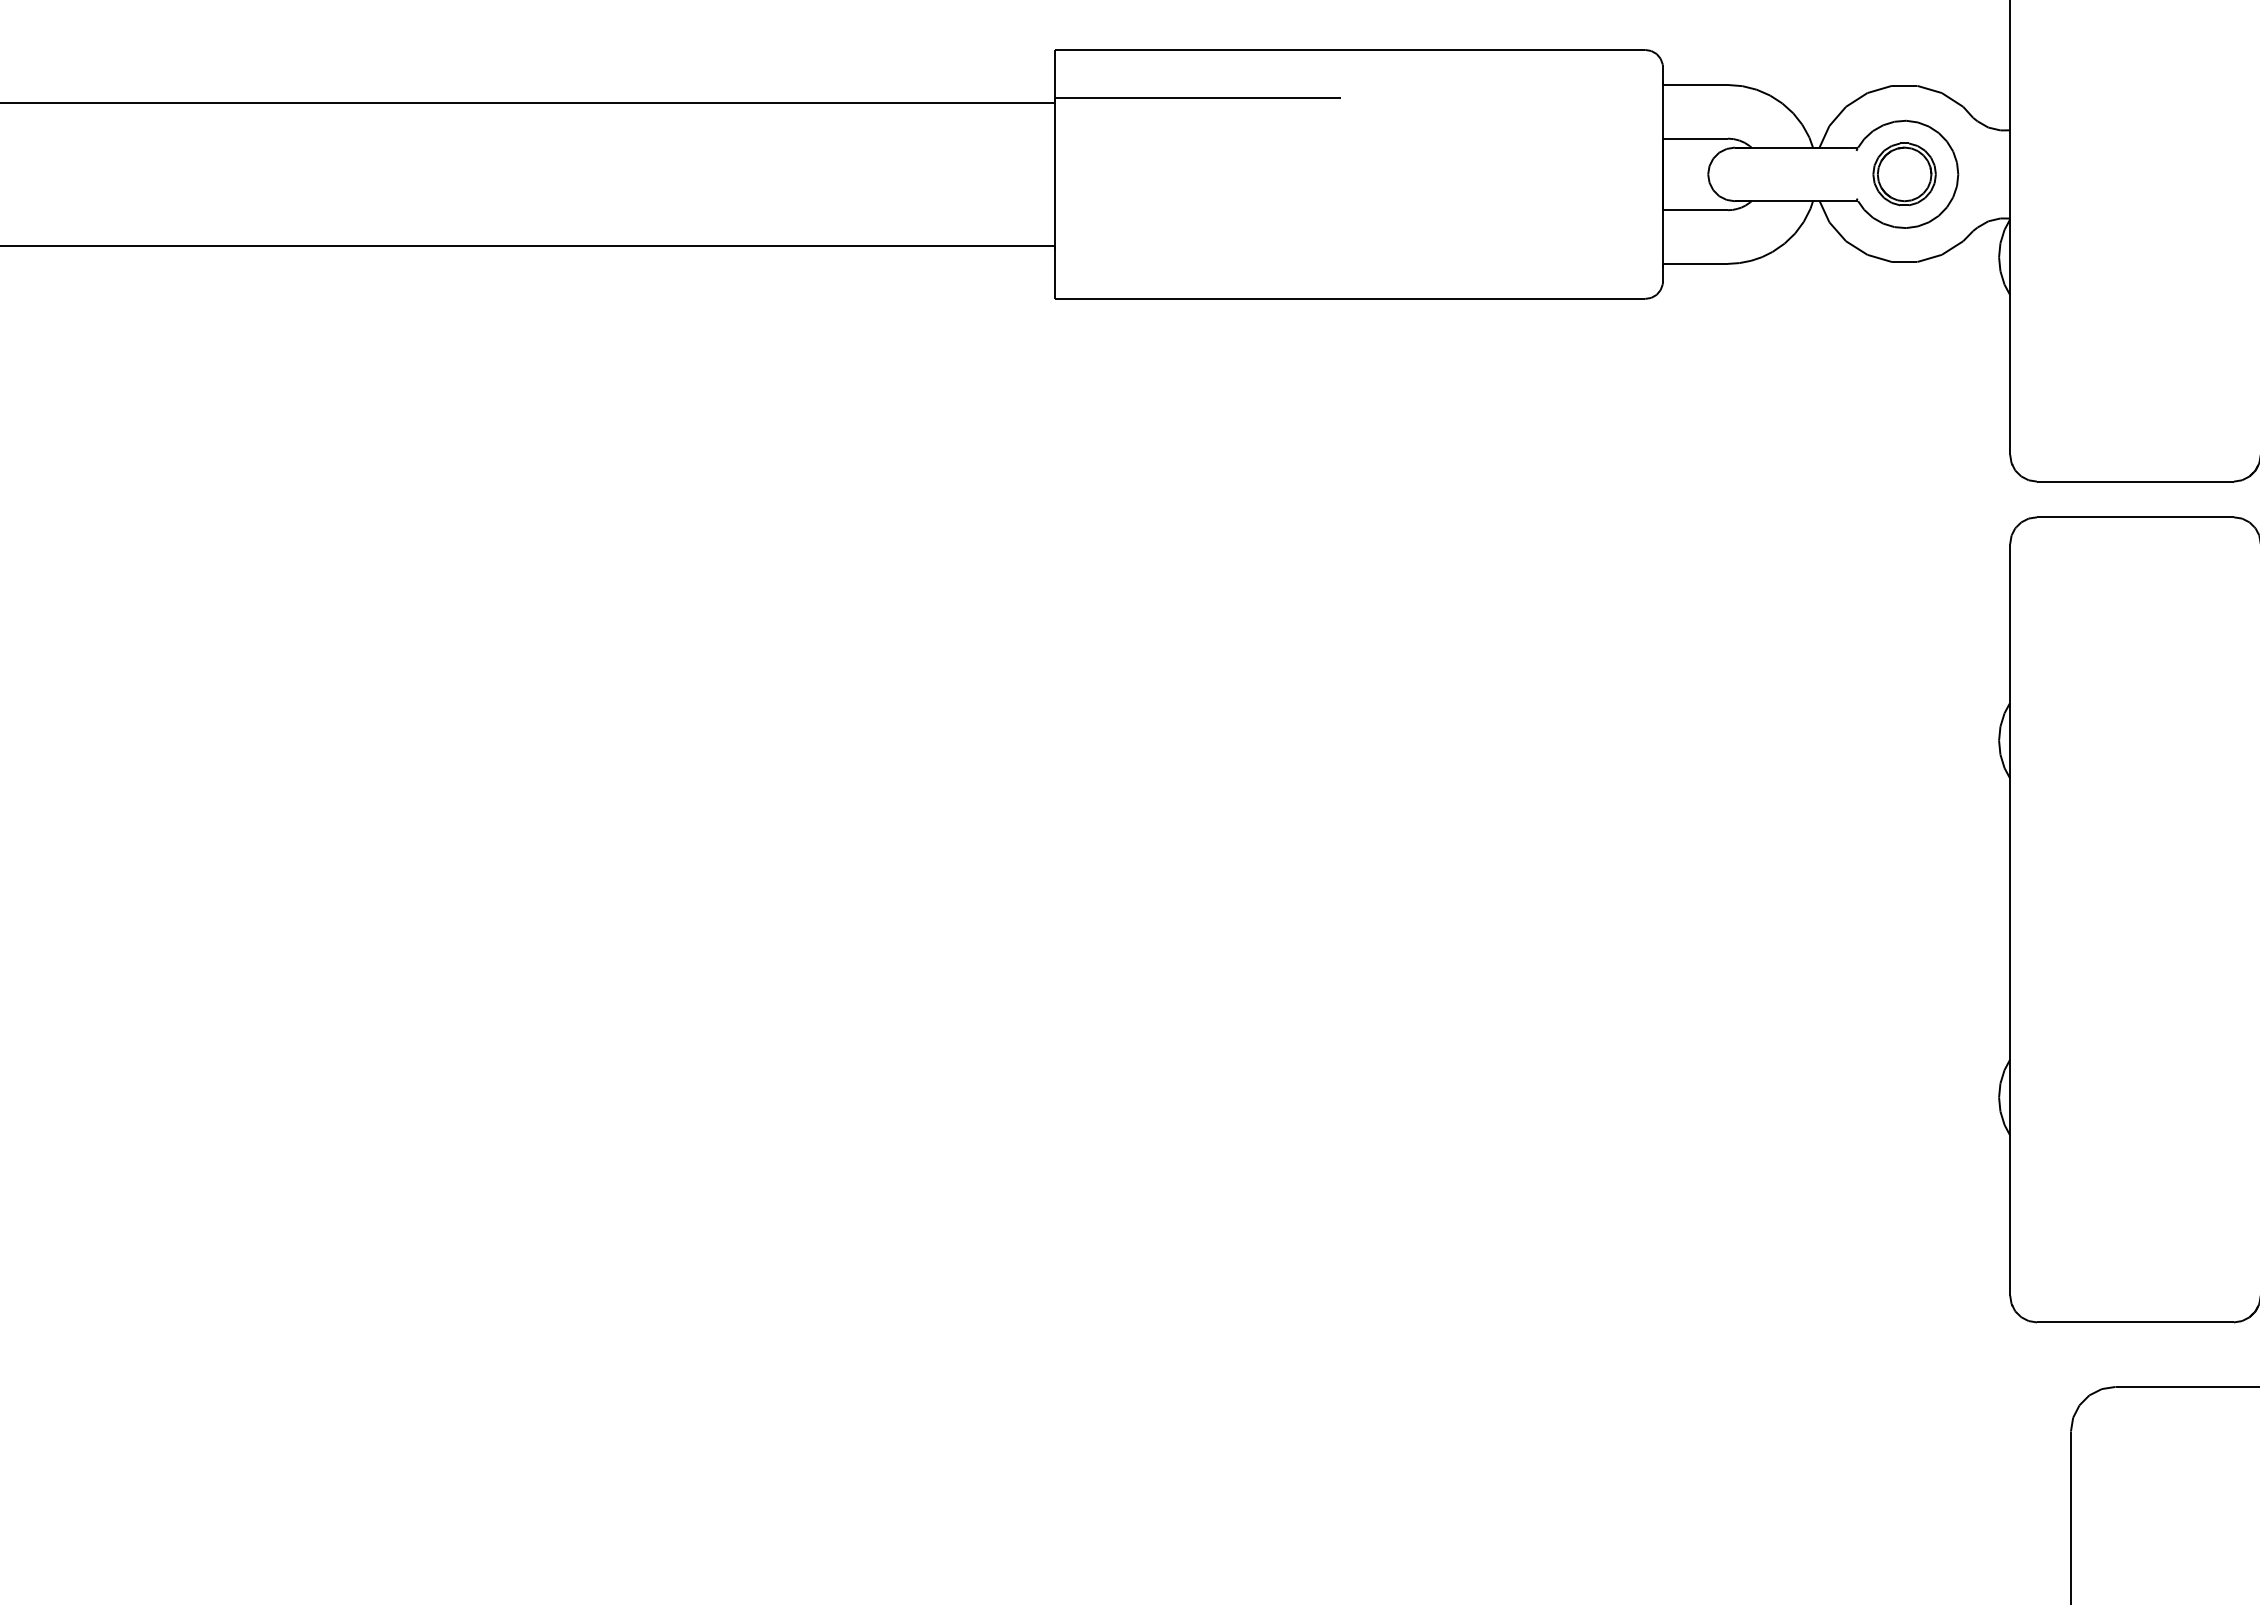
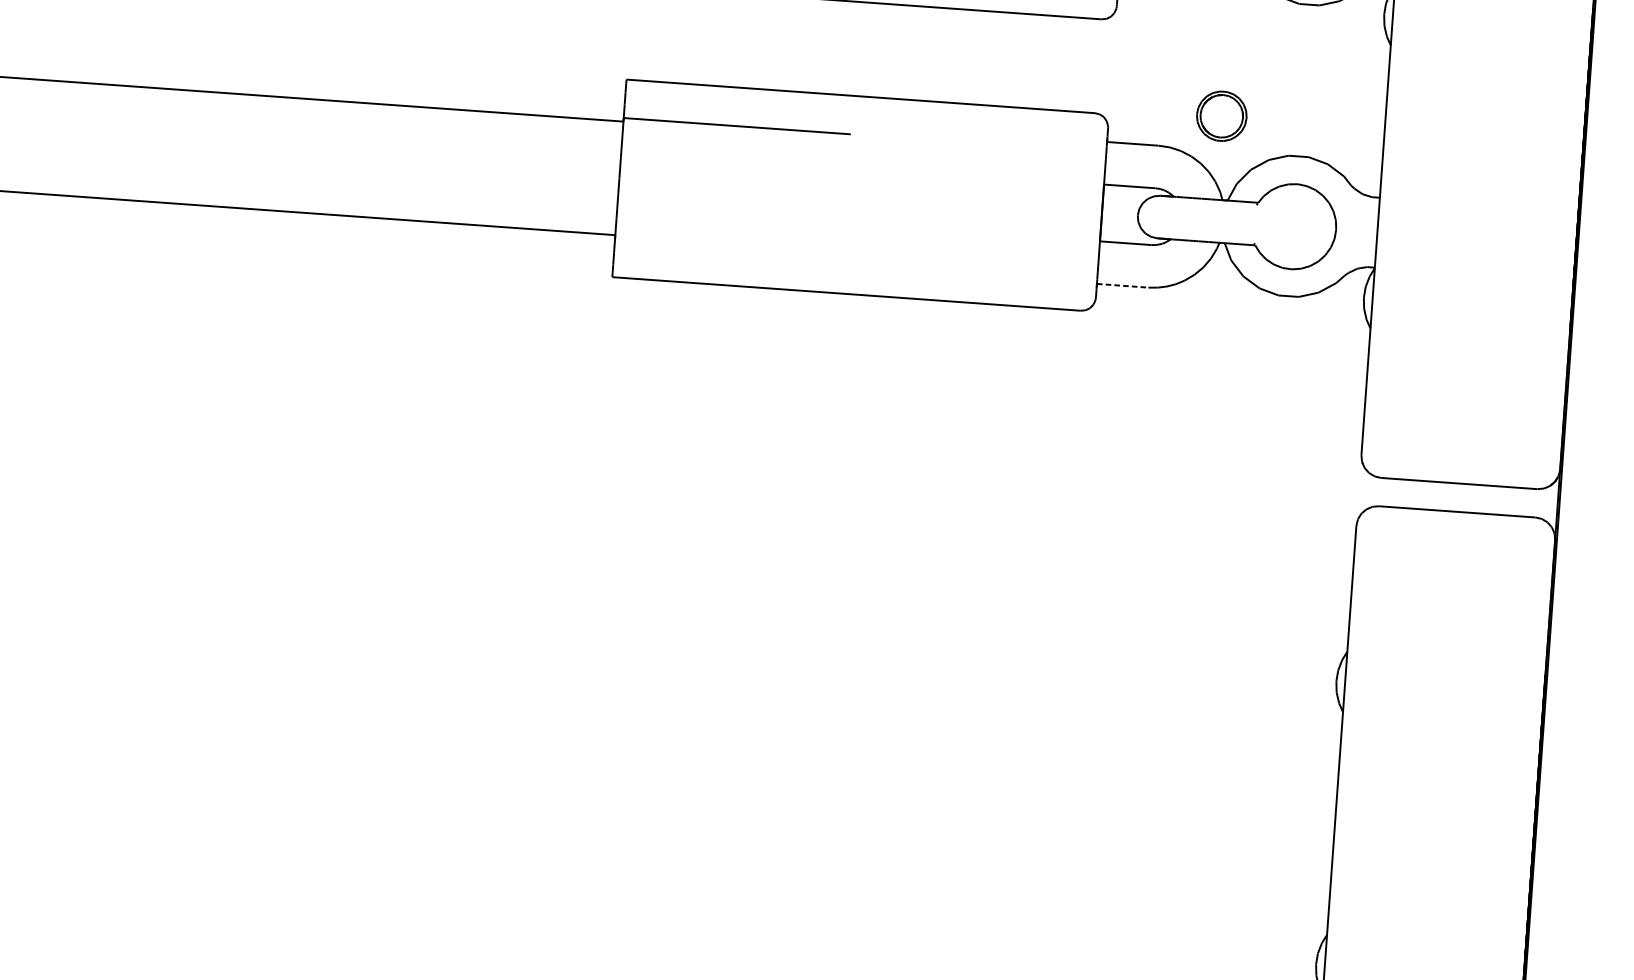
part: (1904, 174) -> (1221, 116), moved
line: (1696, 263) -> (1123, 285), solid -> dashed

